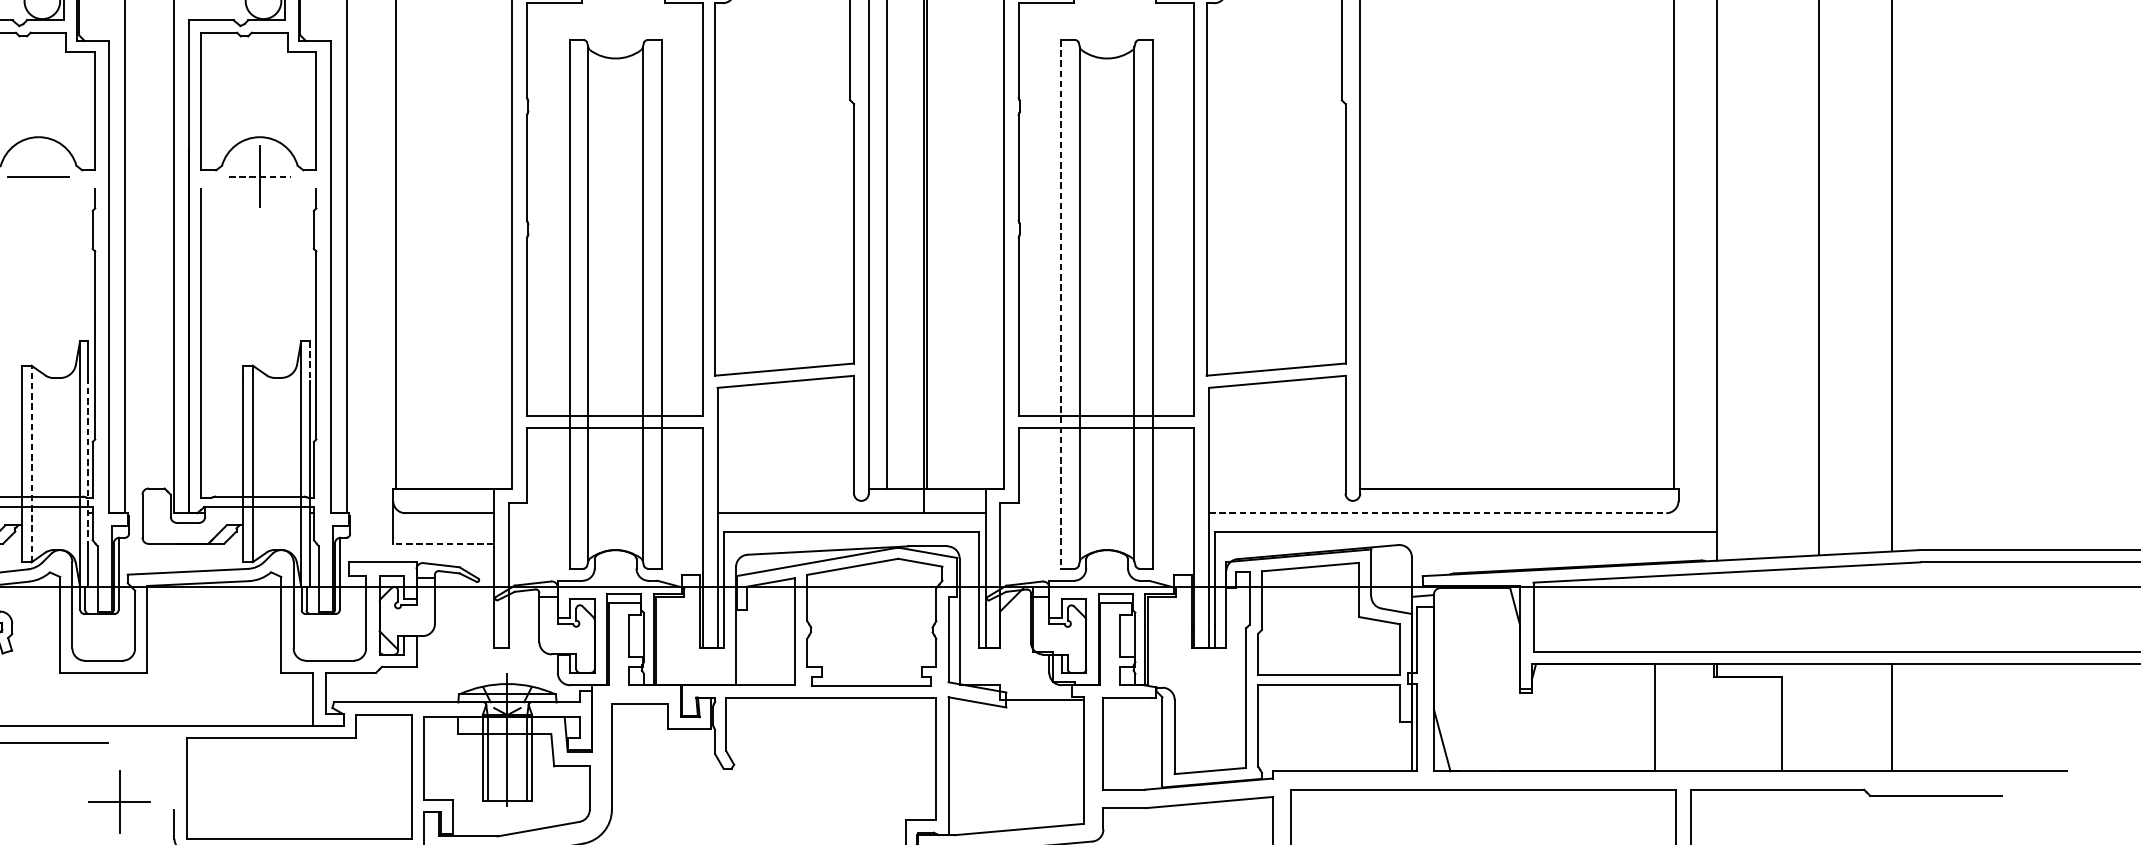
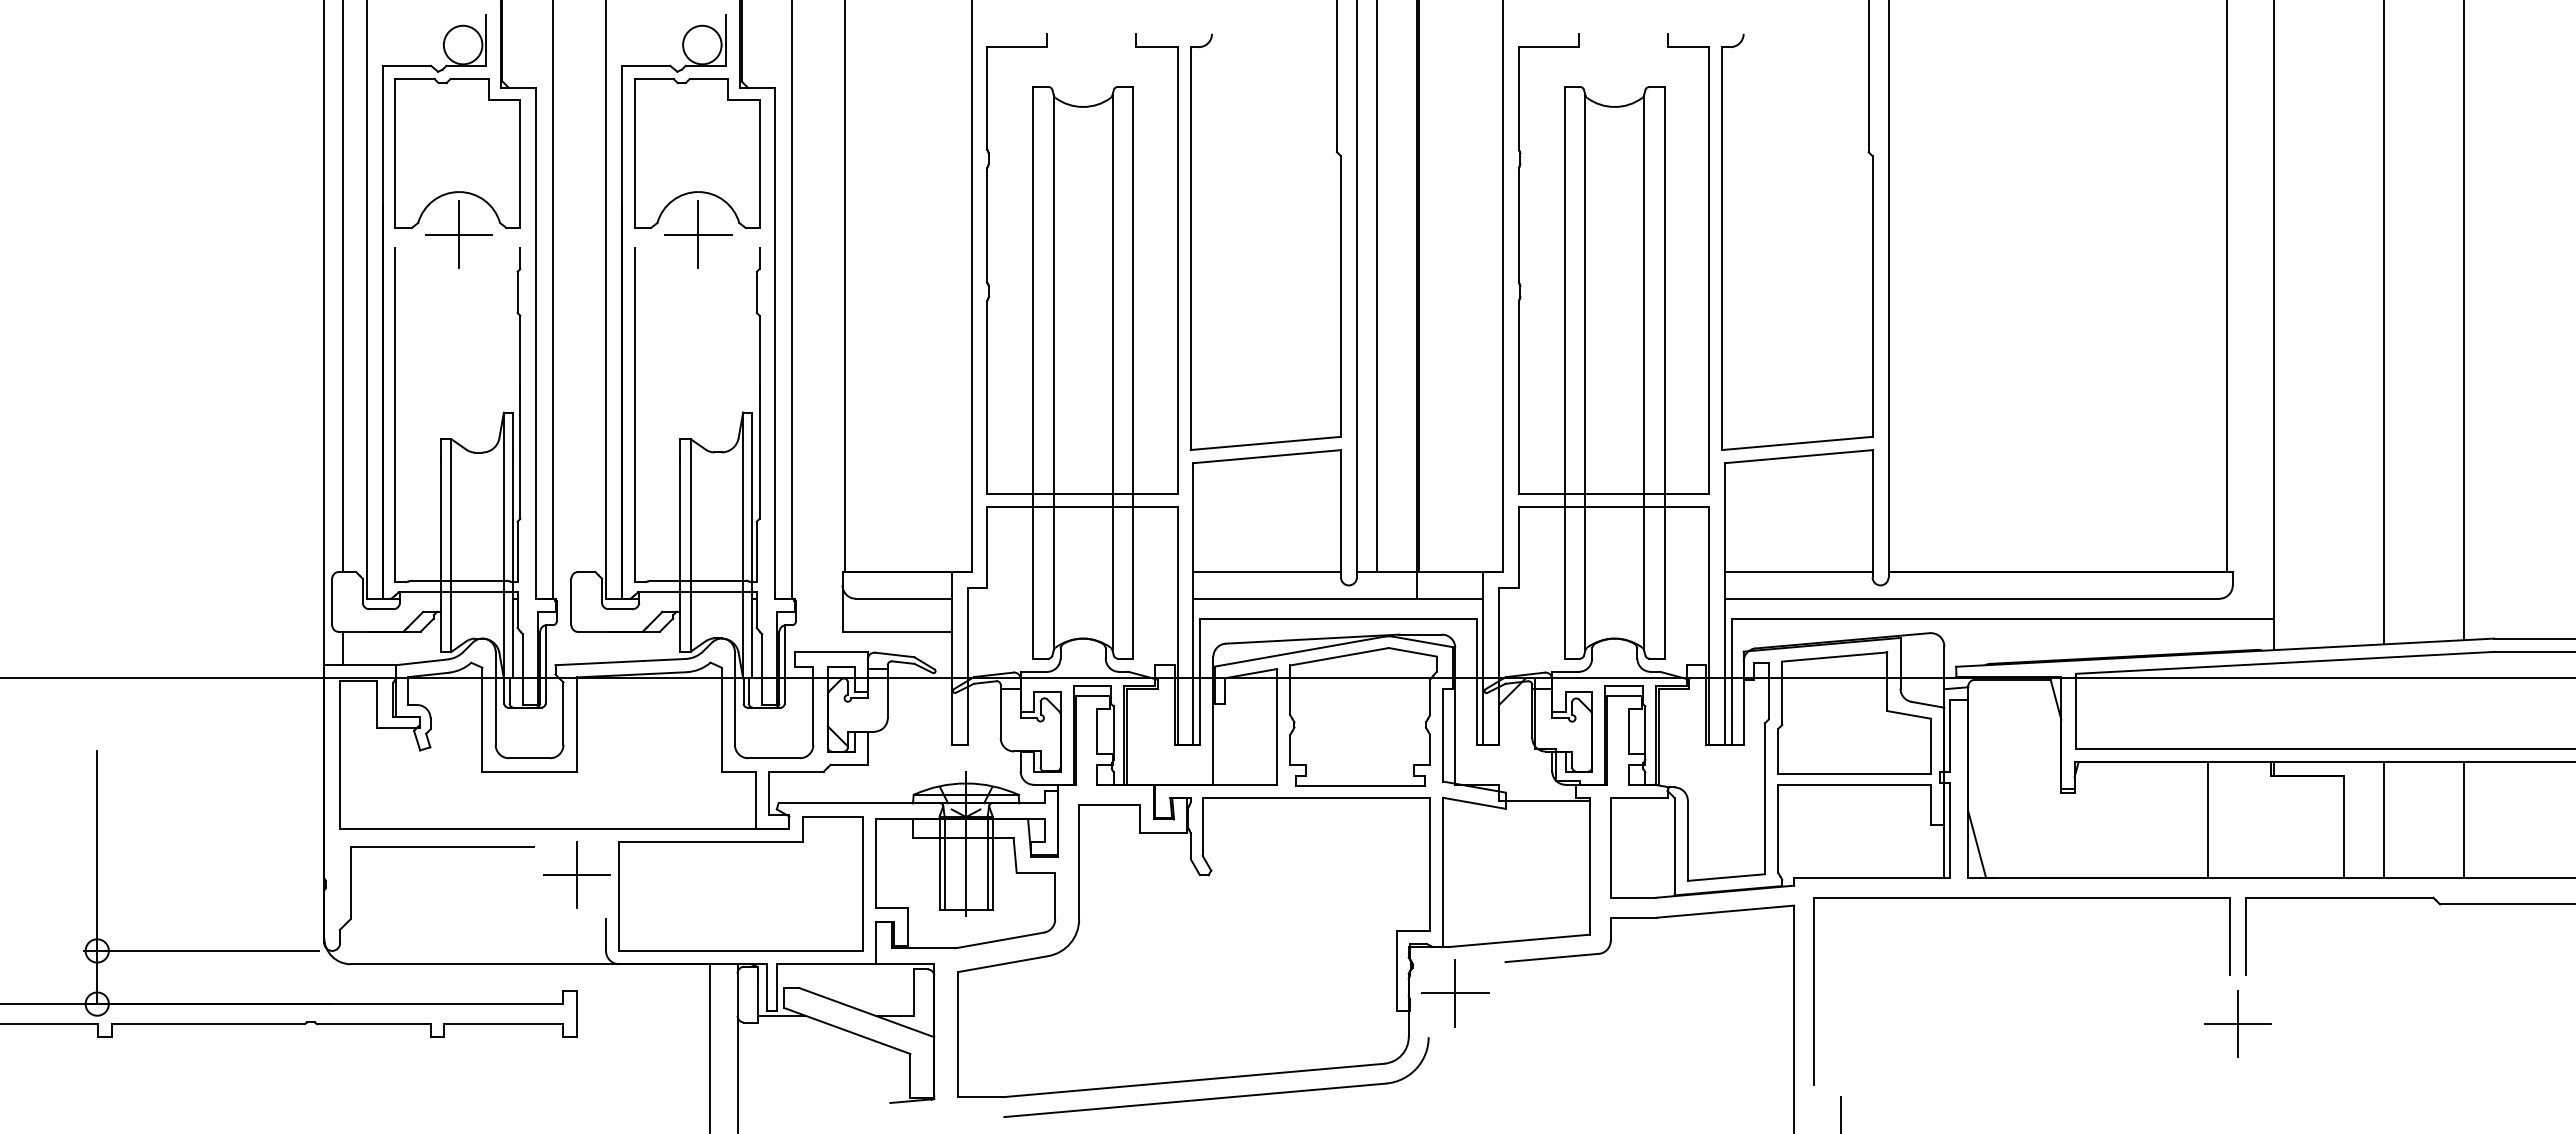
line: (38, 176) -> (459, 234), added
line: (259, 176) -> (698, 234), dashed -> solid
line: (1060, 304) -> (1564, 372), dashed -> solid
line: (309, 361) -> (752, 434), dashed -> solid
line: (31, 463) -> (451, 545), dashed -> solid
line: (88, 463) -> (512, 545), dashed -> solid
line: (785, 488) -> (1266, 572), added
line: (1277, 488) -> (1798, 572), added
line: (1437, 512) -> (1972, 598), dashed -> solid
line: (443, 543) -> (896, 631), dashed -> solid
line: (1818, 717) -> (2384, 819), added
part: (119, 801) -> (576, 874), moved

